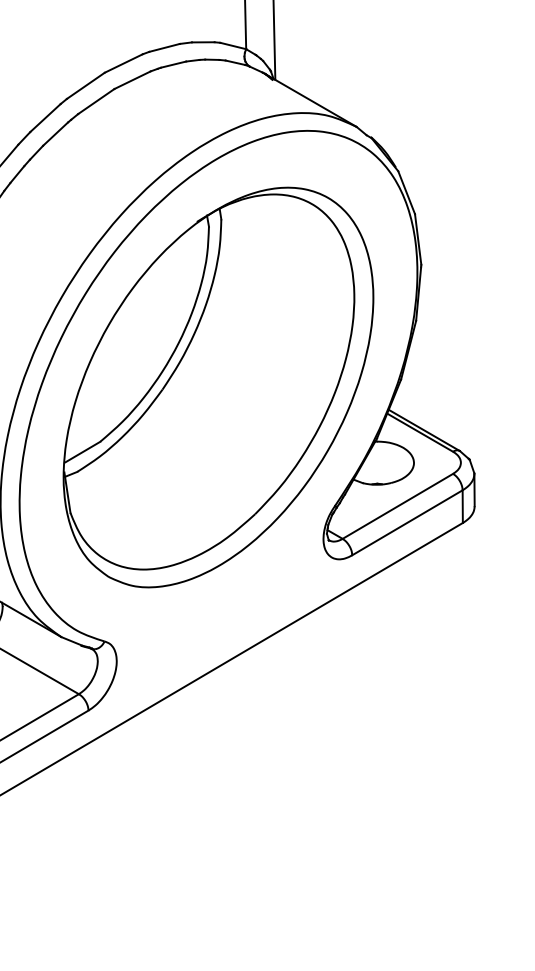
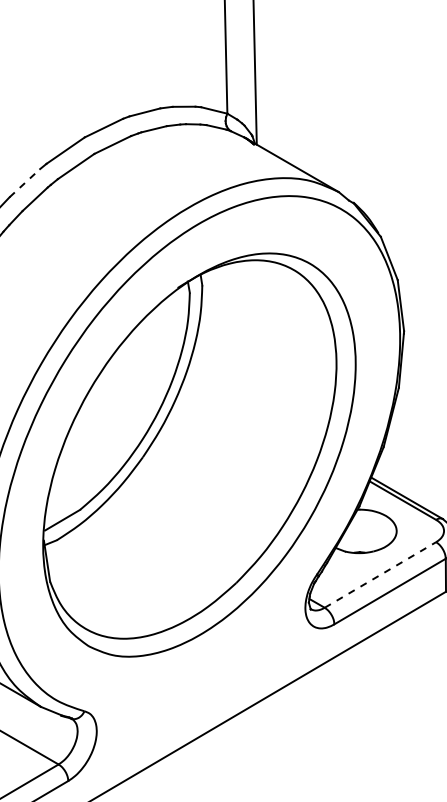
line: (45, 118) -> (24, 183), solid -> dashed
line: (398, 506) -> (381, 575), solid -> dashed

